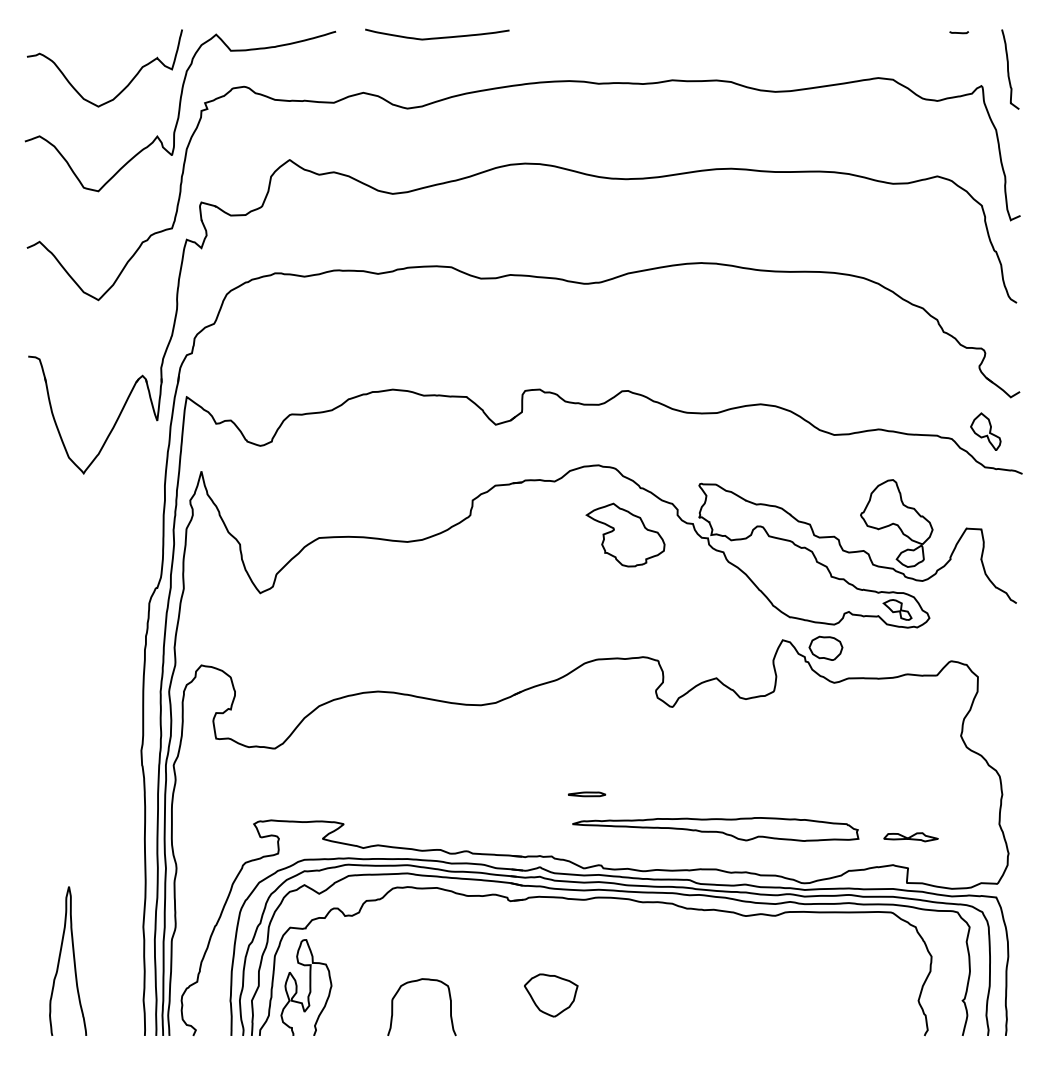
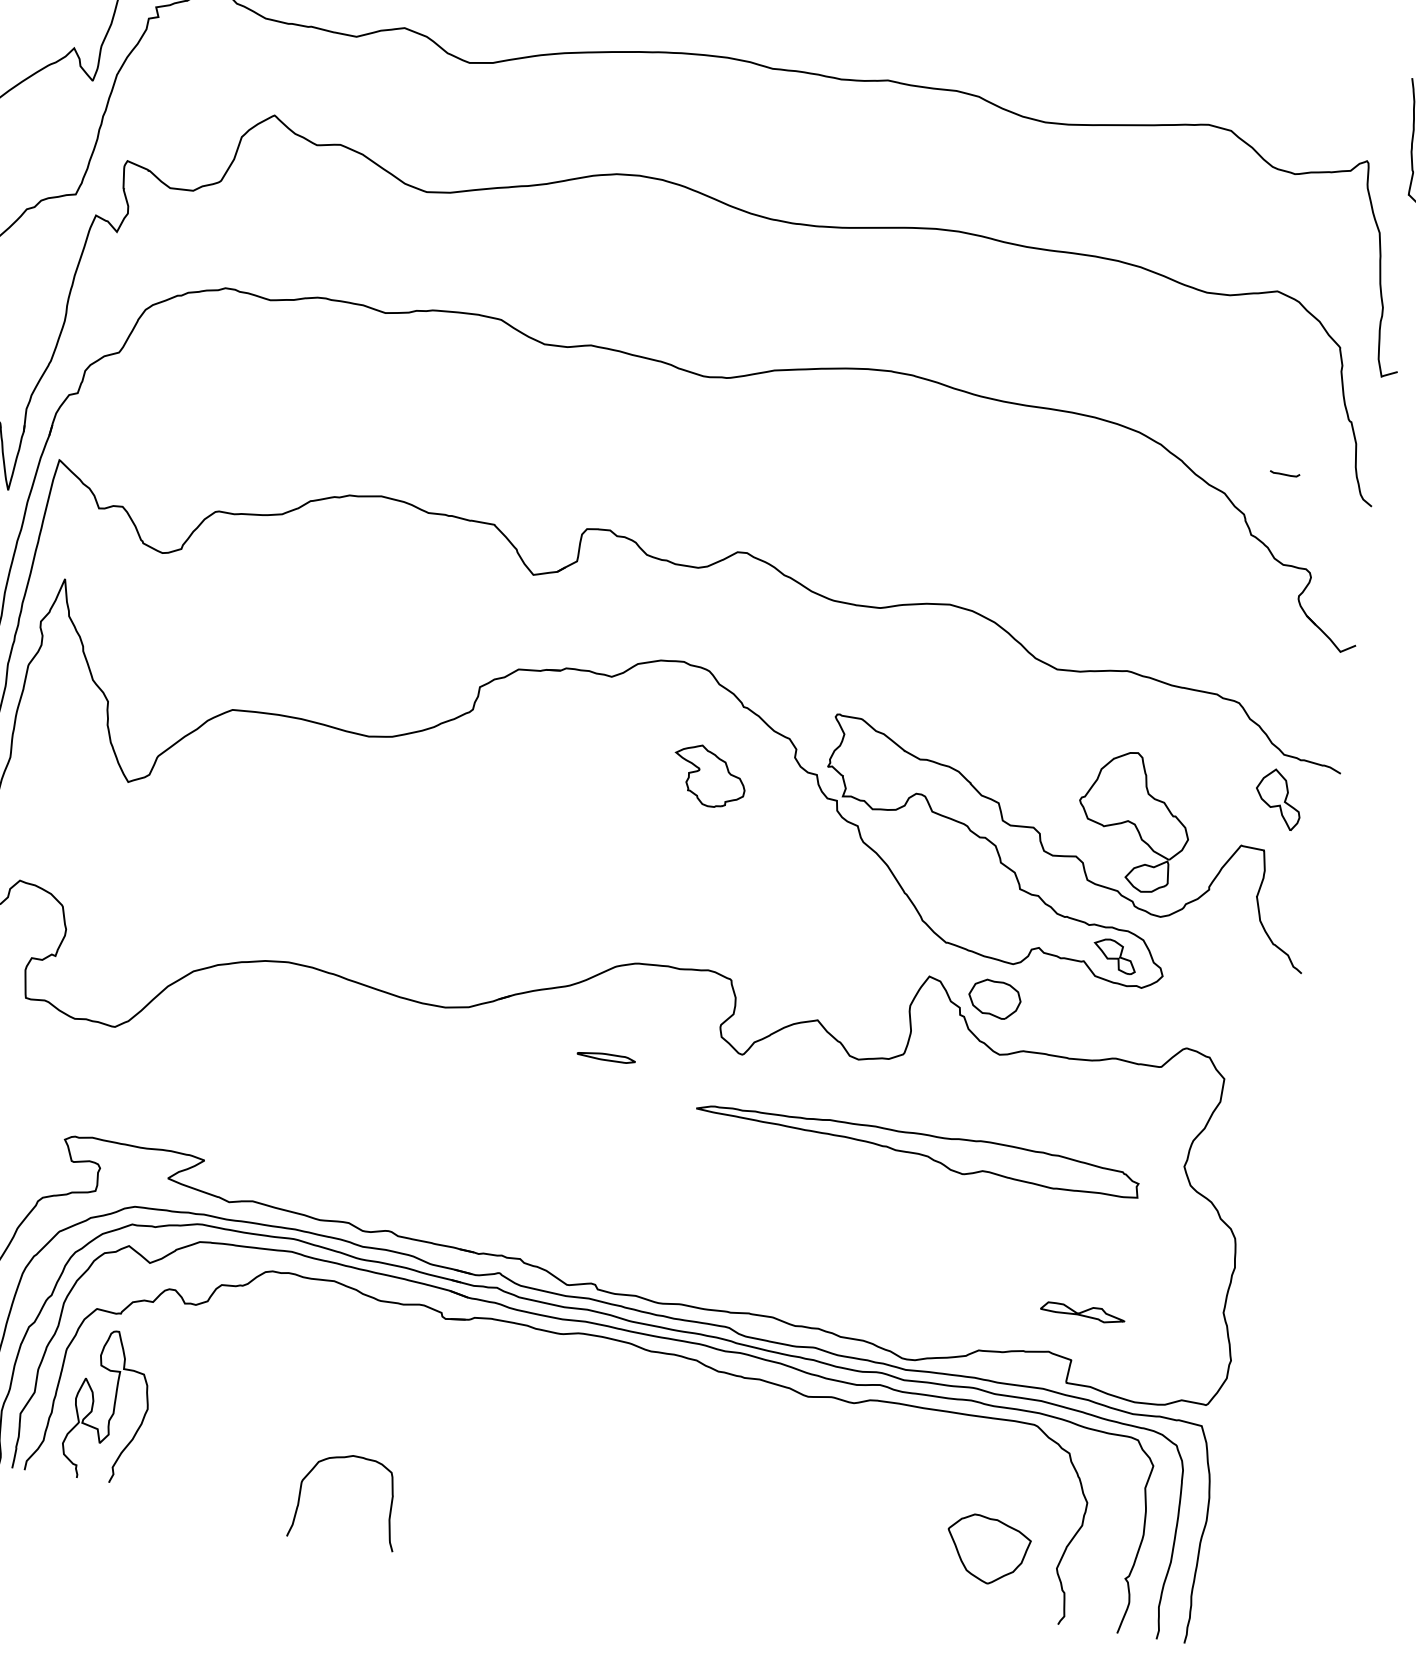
curve: (959, 32) -> (1285, 473), moved
part: (985, 431) -> (1278, 798), moved
part: (625, 534) -> (709, 775), size x0.6
part: (586, 794) -> (605, 1057), moved
part: (715, 829) -> (917, 1149), moved
curve: (418, 981) -> (346, 1458), moved
part: (551, 995) -> (988, 1549), moved

